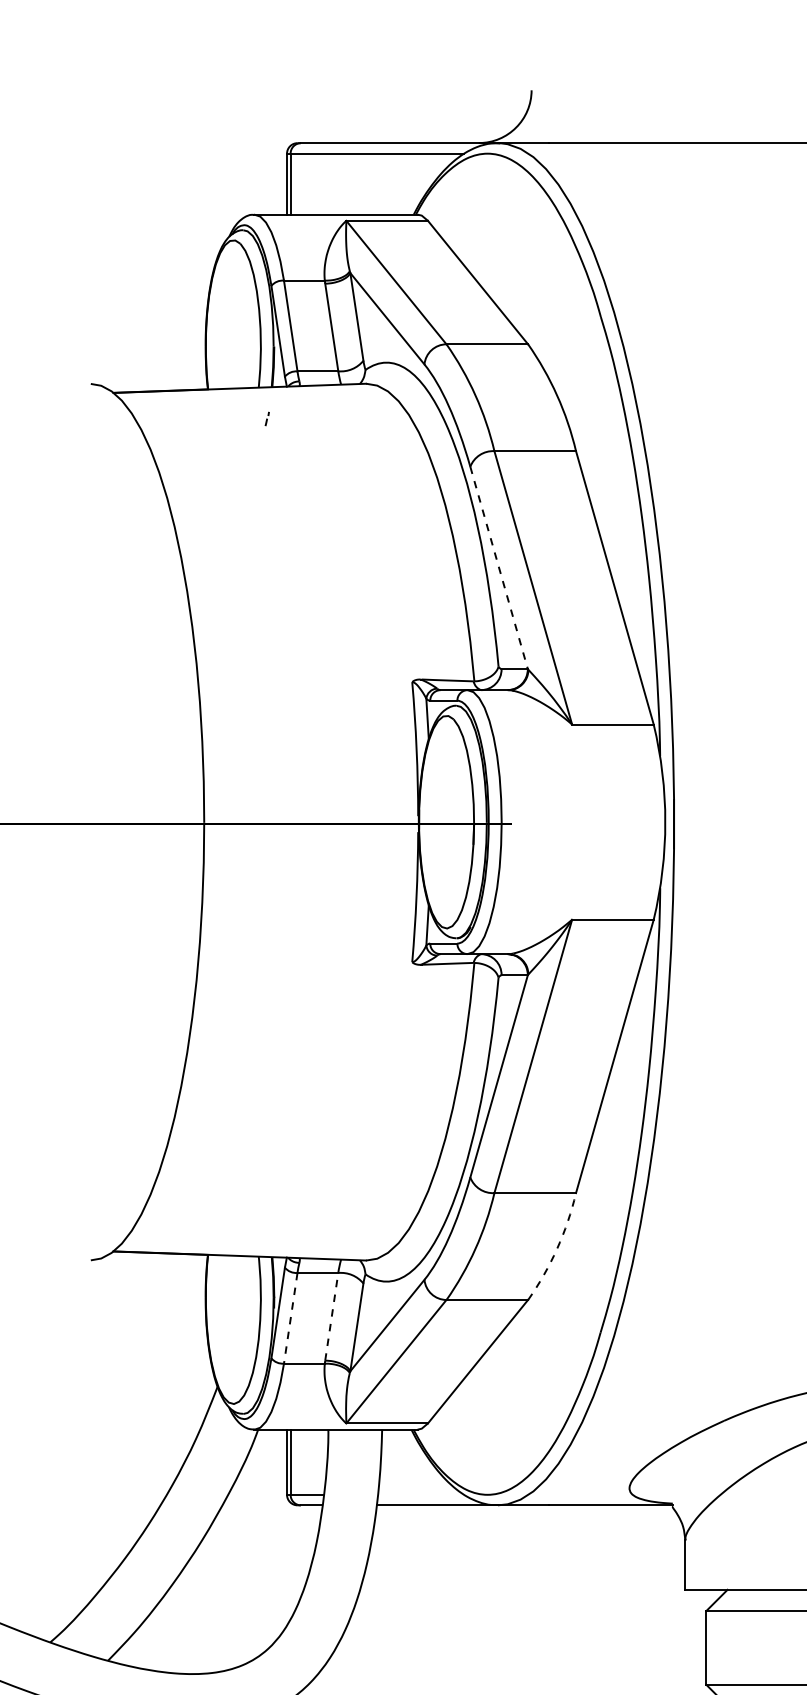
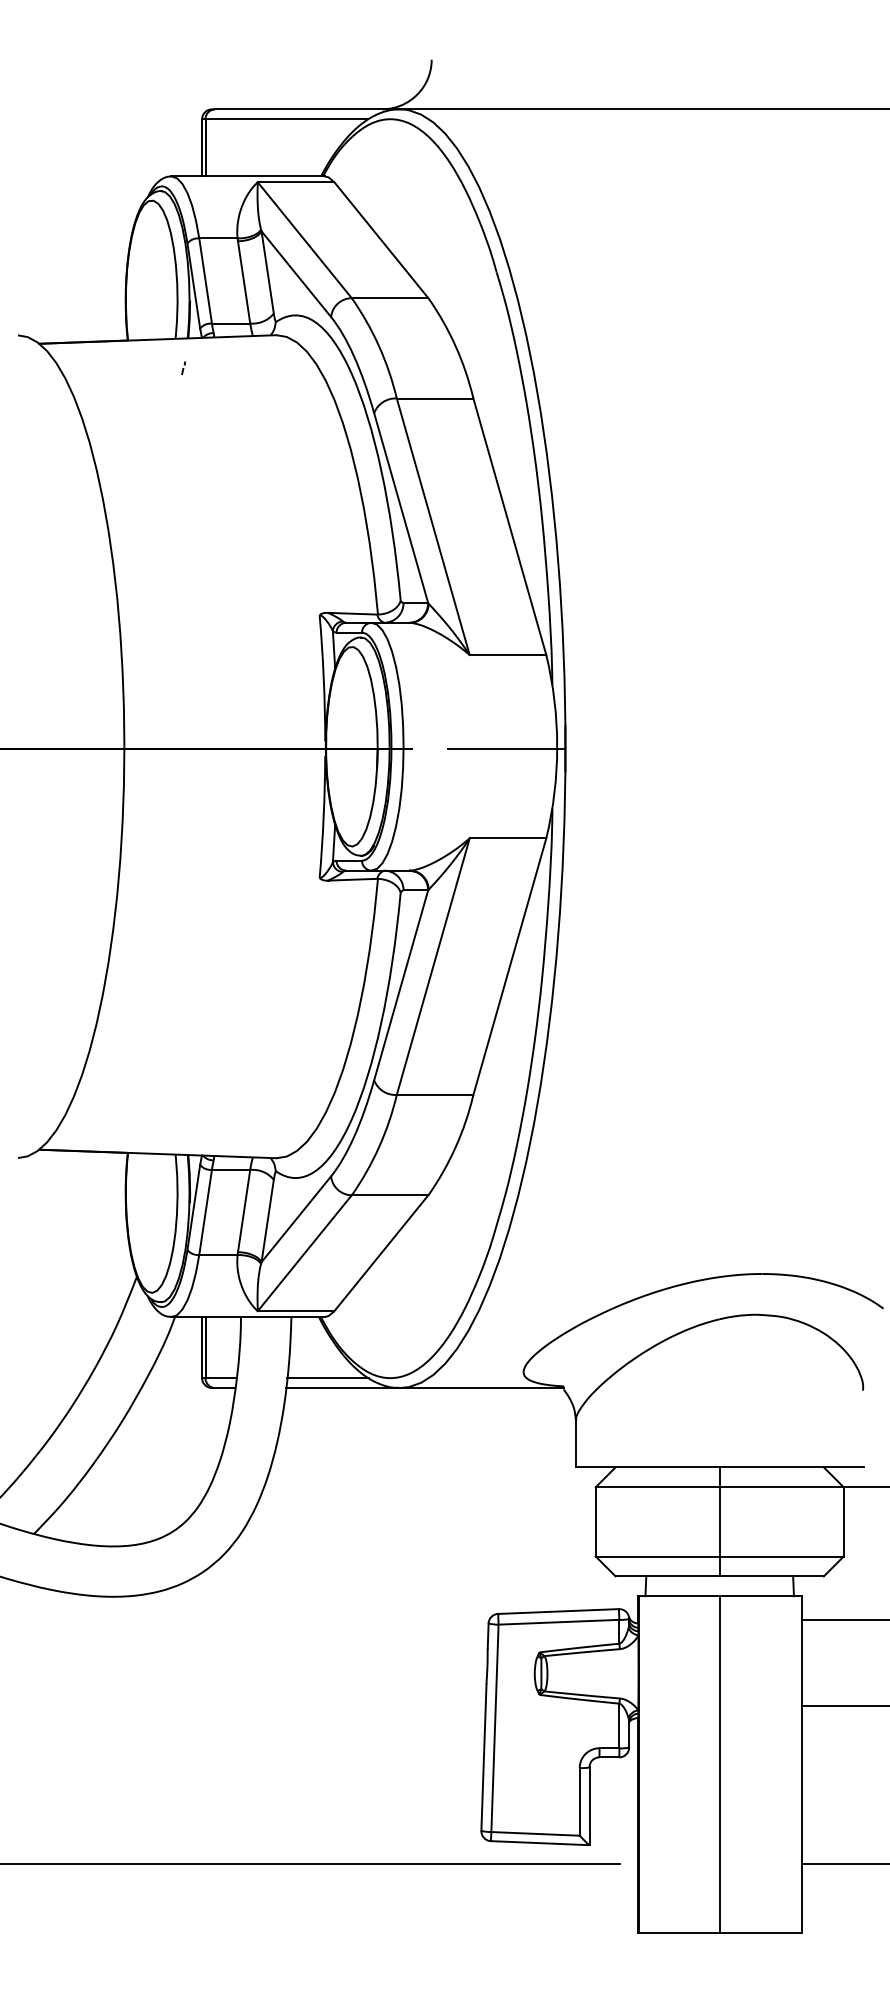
line: (499, 568) -> (401, 508), dashed -> solid
line: (610, 824) -> (505, 748), added
arc: (556, 1249) -> (455, 1147), dashed -> solid
line: (332, 1317) -> (244, 1211), dashed -> solid
line: (290, 1318) -> (205, 1212), dashed -> solid
line: (420, 1495) -> (327, 1378), added

